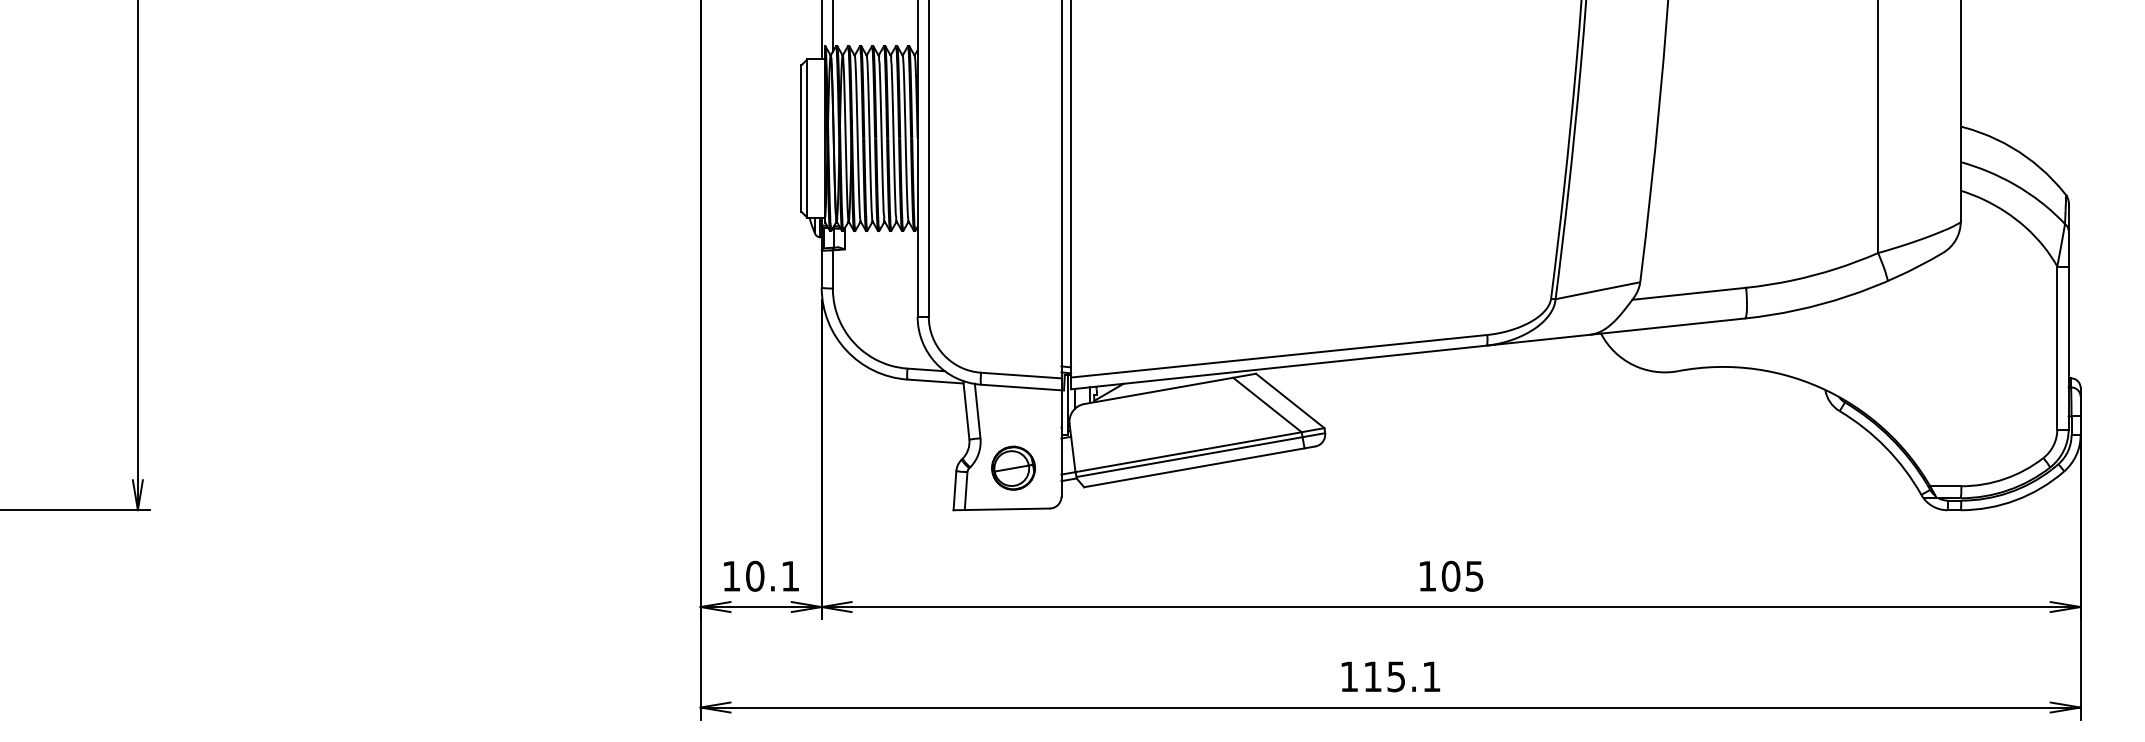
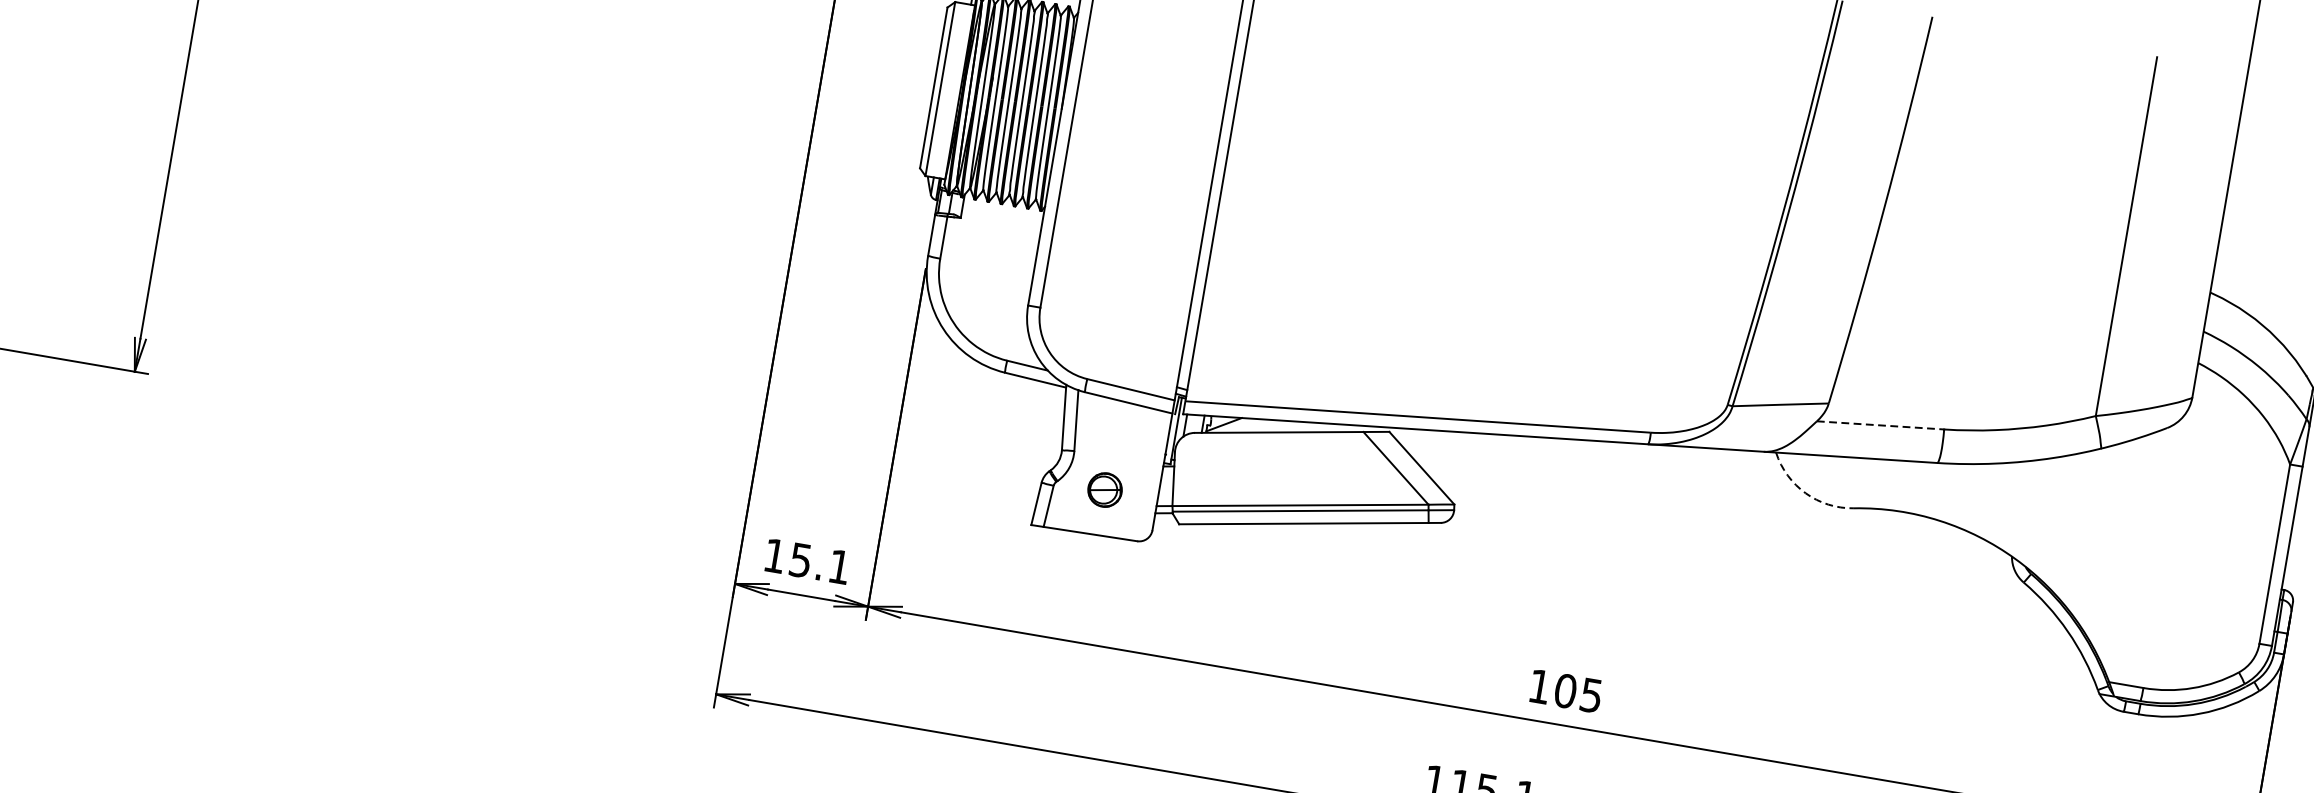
line: (1689, 293) -> (1880, 425), solid -> dashed
arc: (1633, 365) -> (1805, 493), solid -> dashed
part: (1013, 467) -> (1105, 489), size x0.7
text: (755, 575) -> (801, 559), 10.1 -> 15.1

